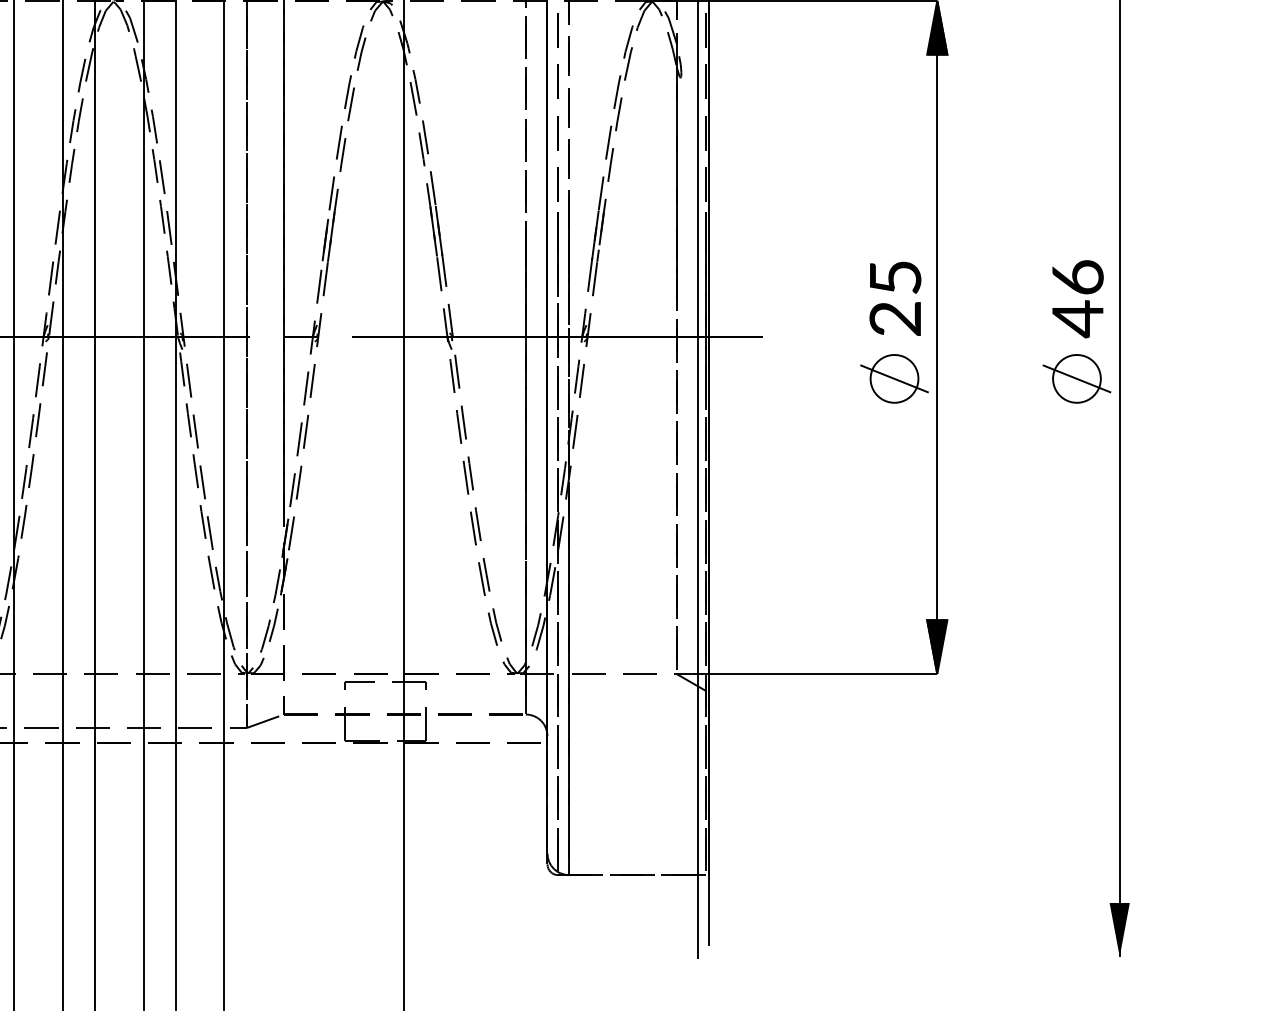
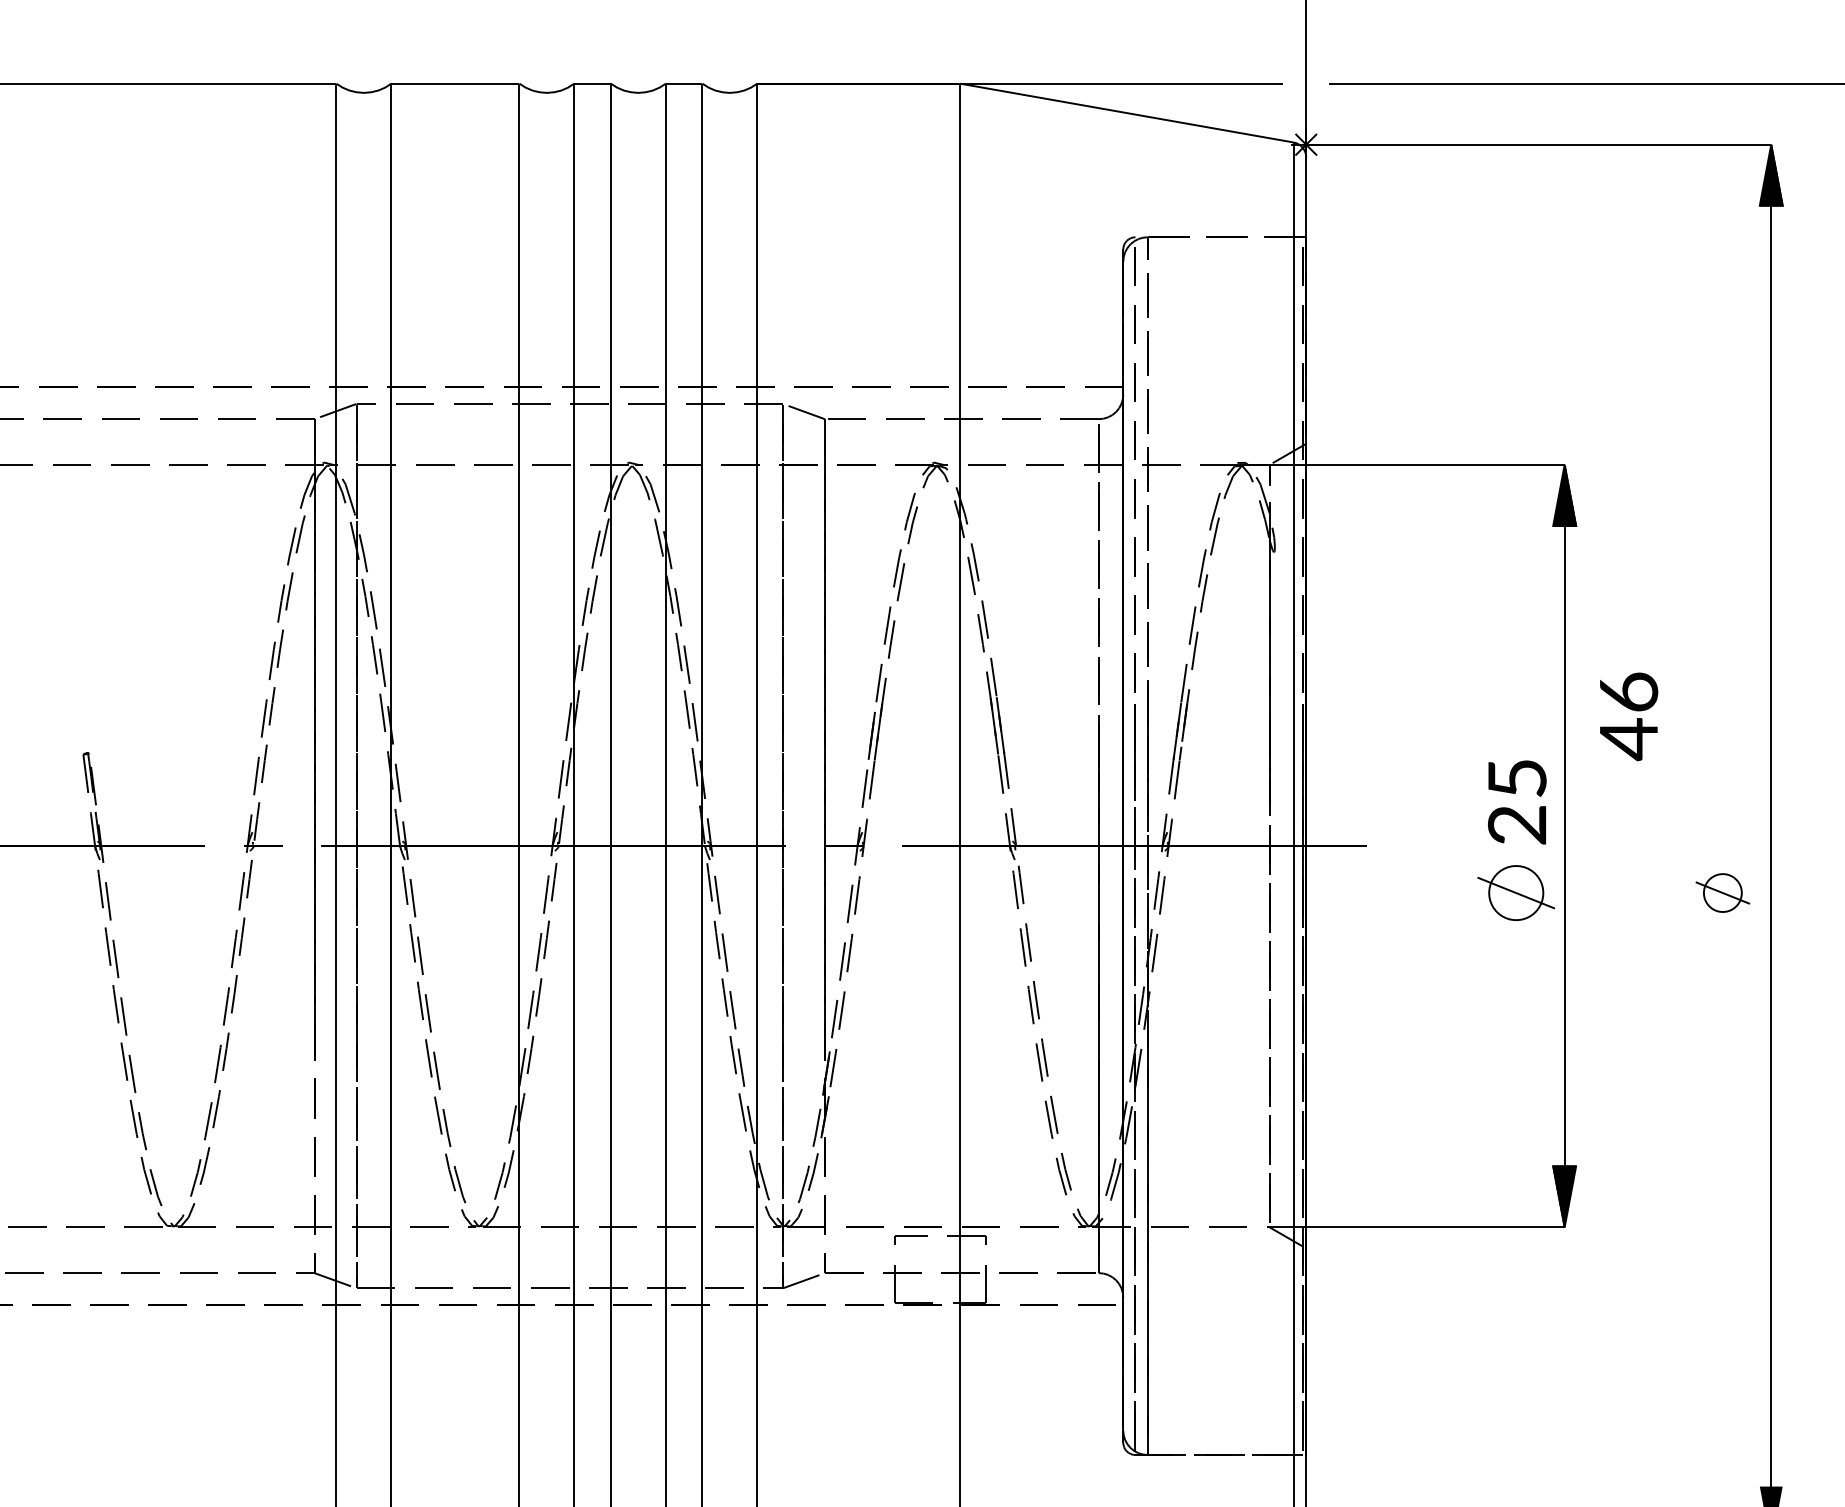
text: (1078, 298) -> (1629, 716), moved
part: (1076, 378) -> (1722, 892), size x0.7

